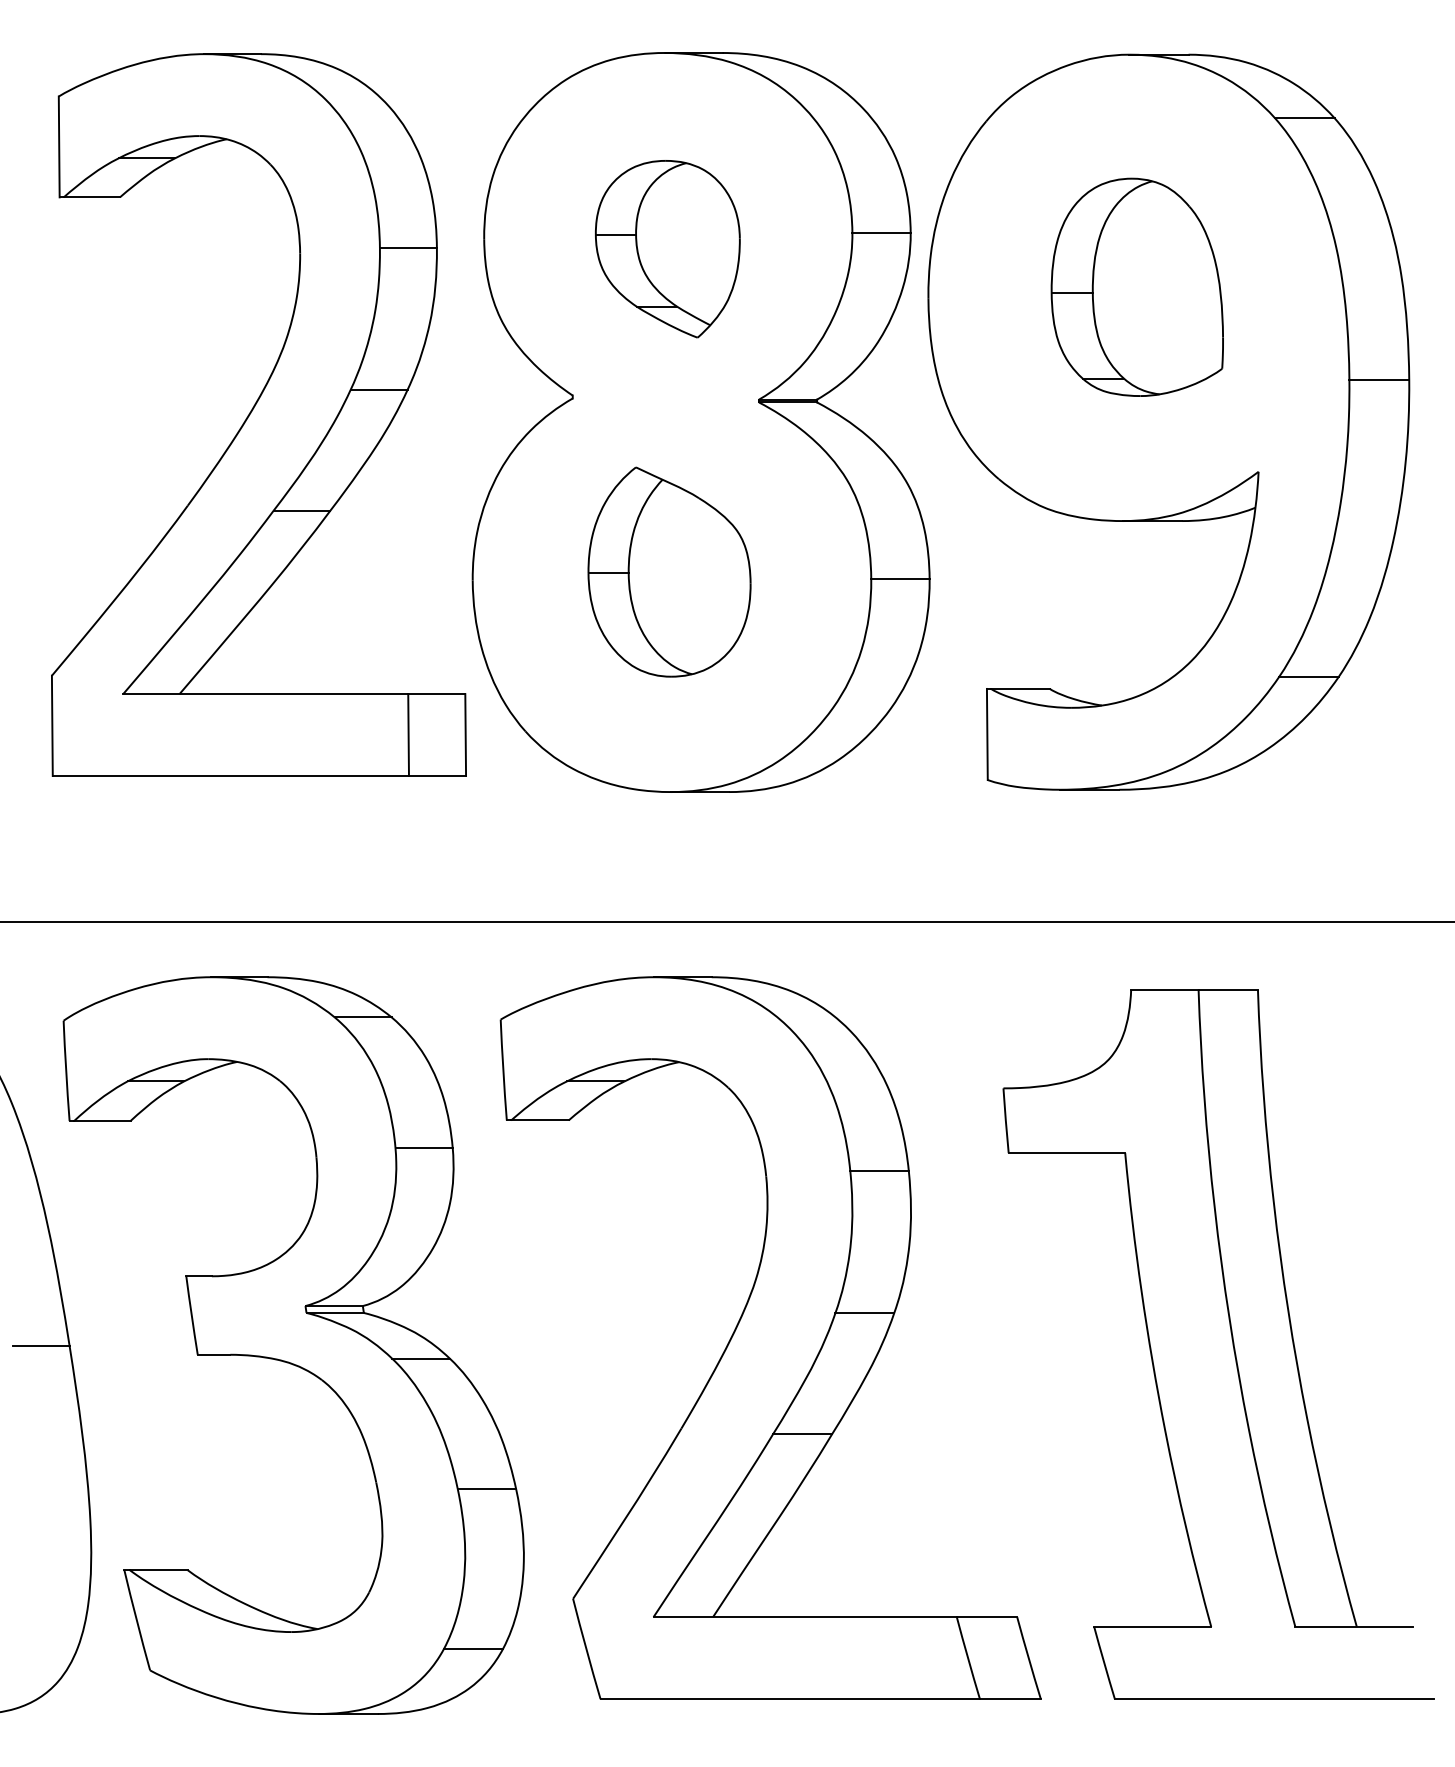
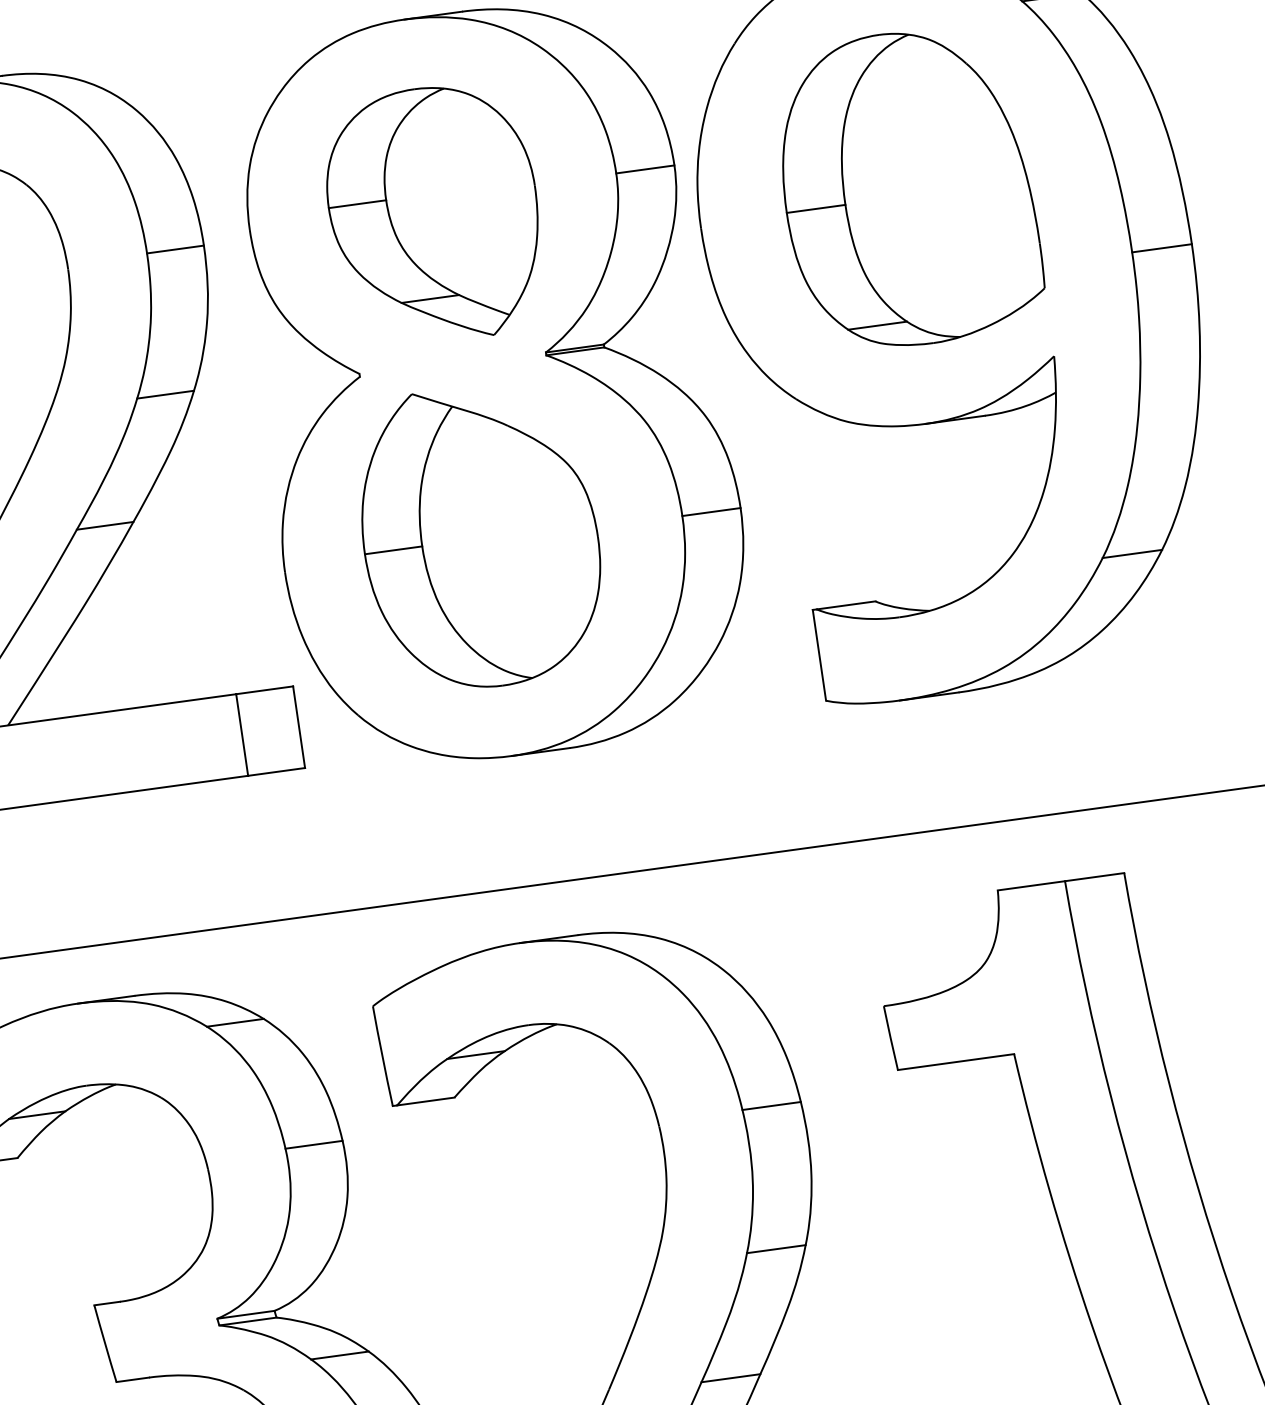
part: (667, 249) -> (434, 215), size x1.43
part: (1137, 287) -> (908, 188), size x1.43
part: (669, 571) -> (480, 536), size x1.43

